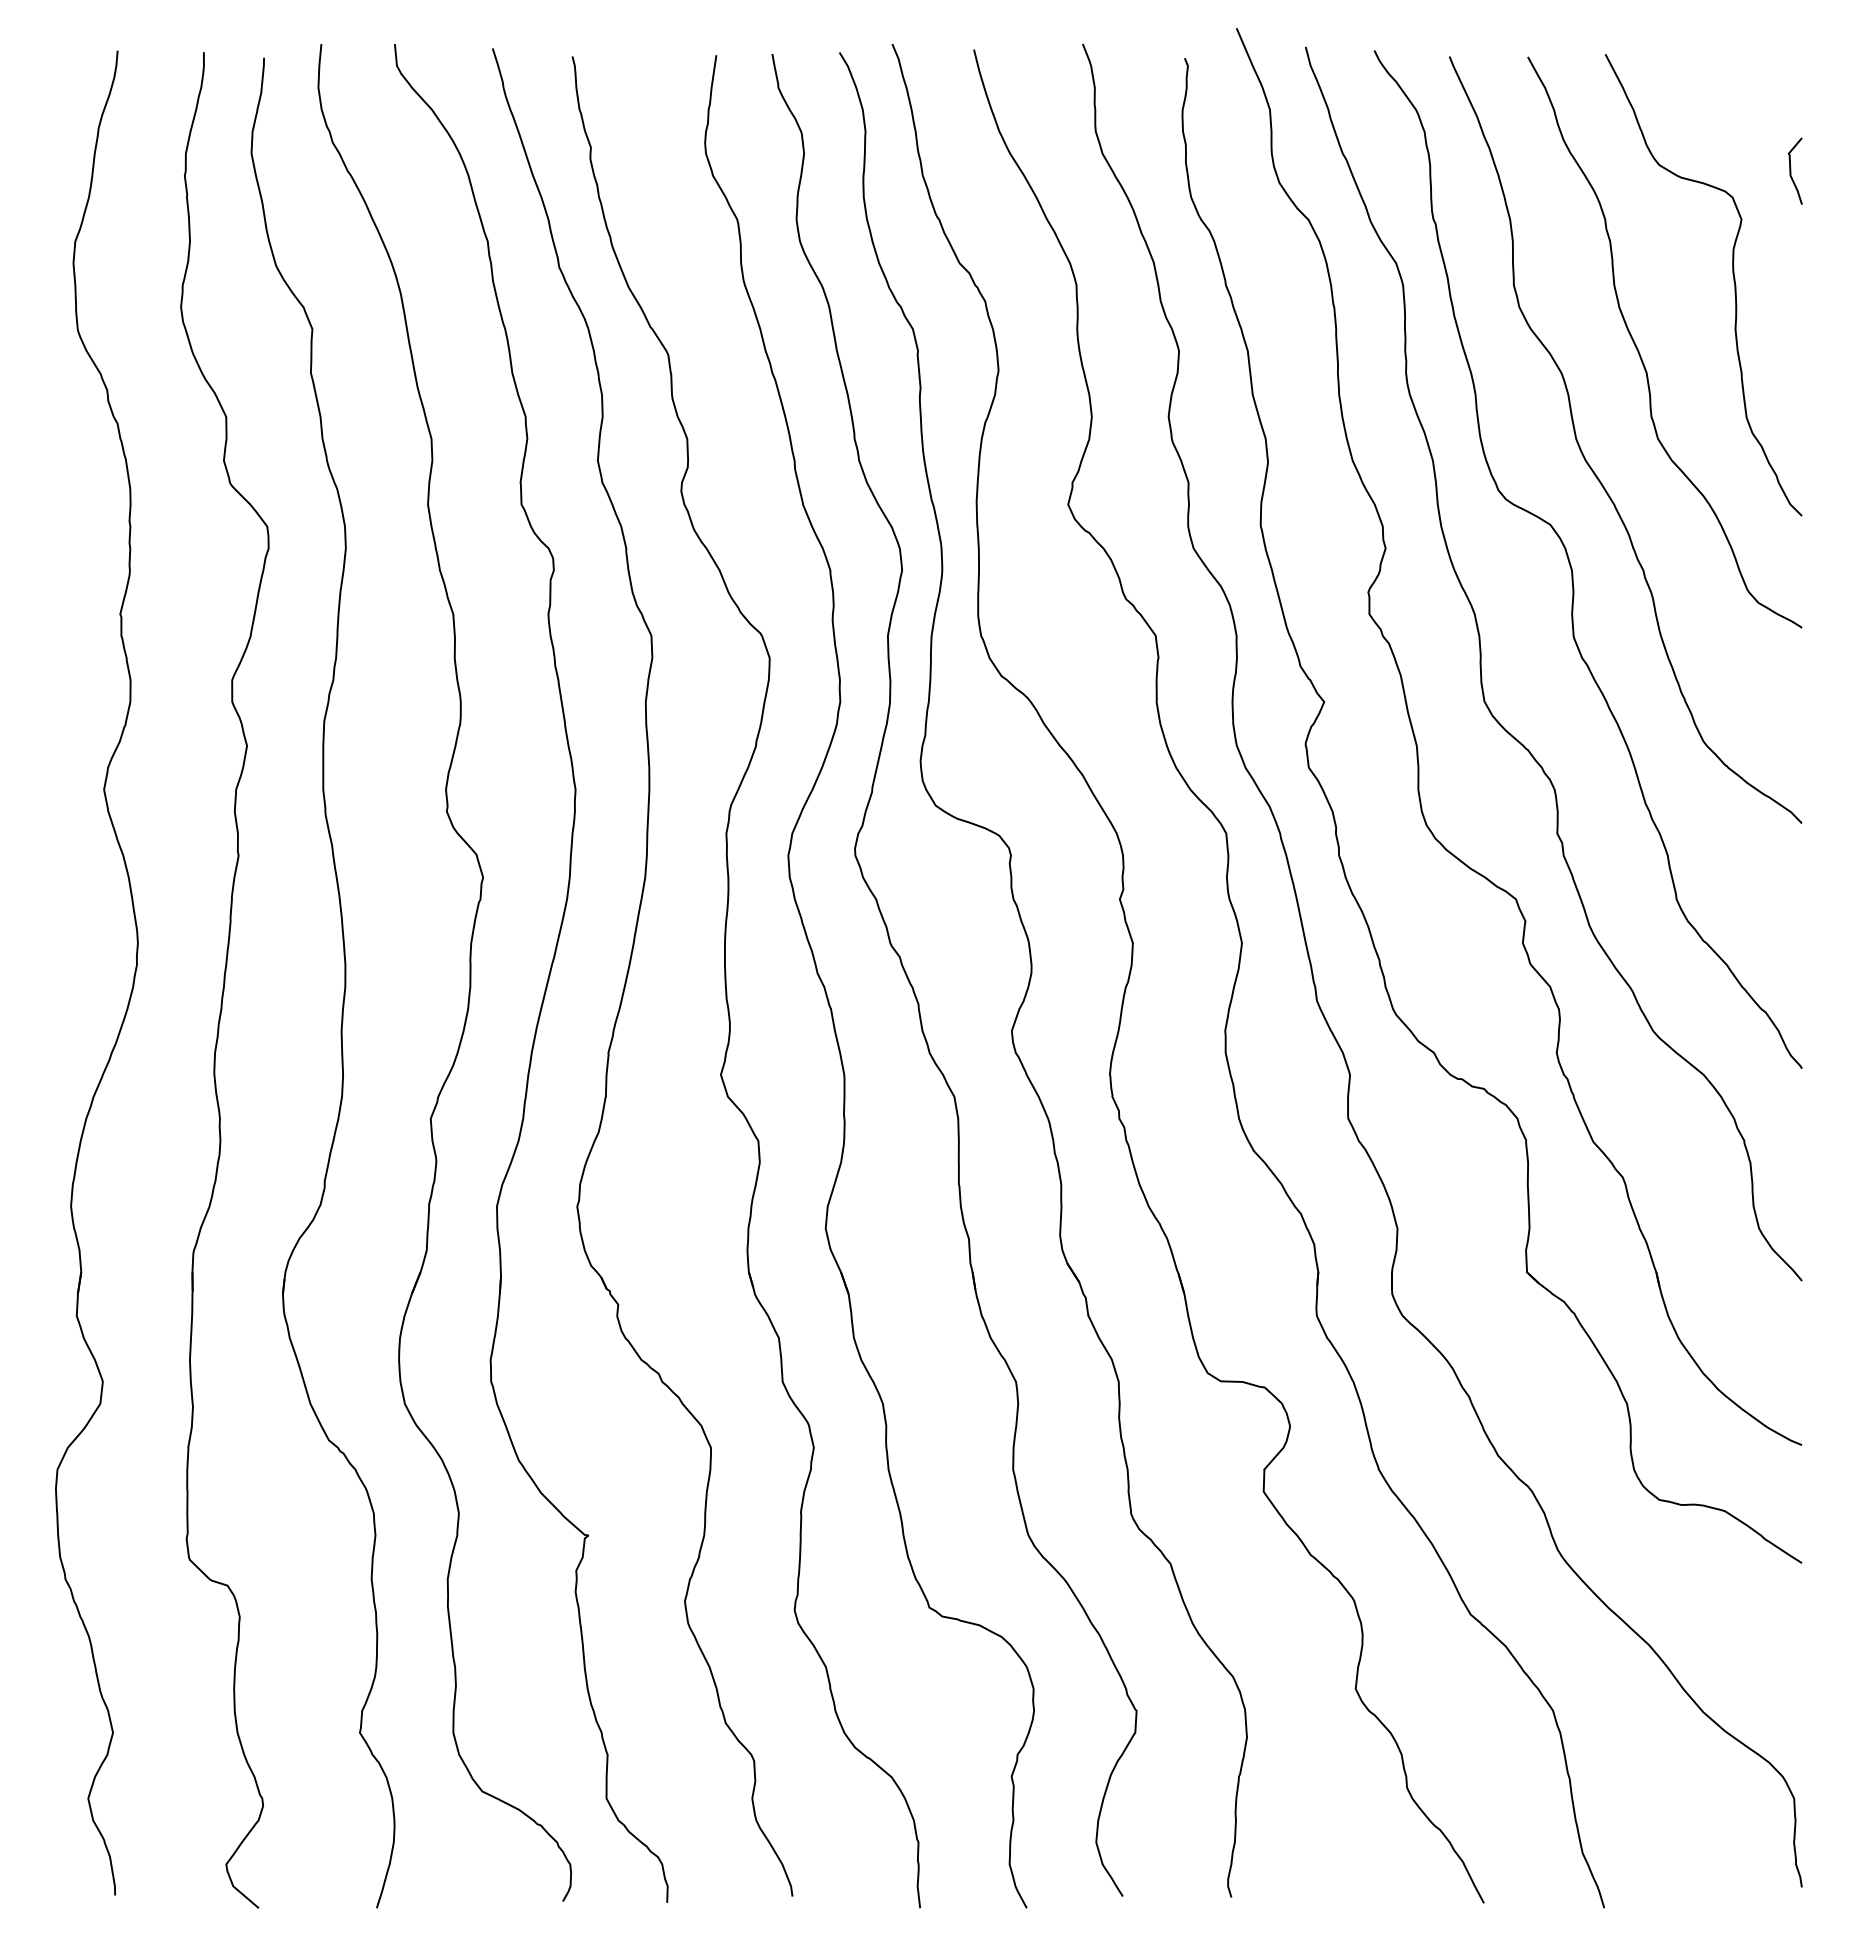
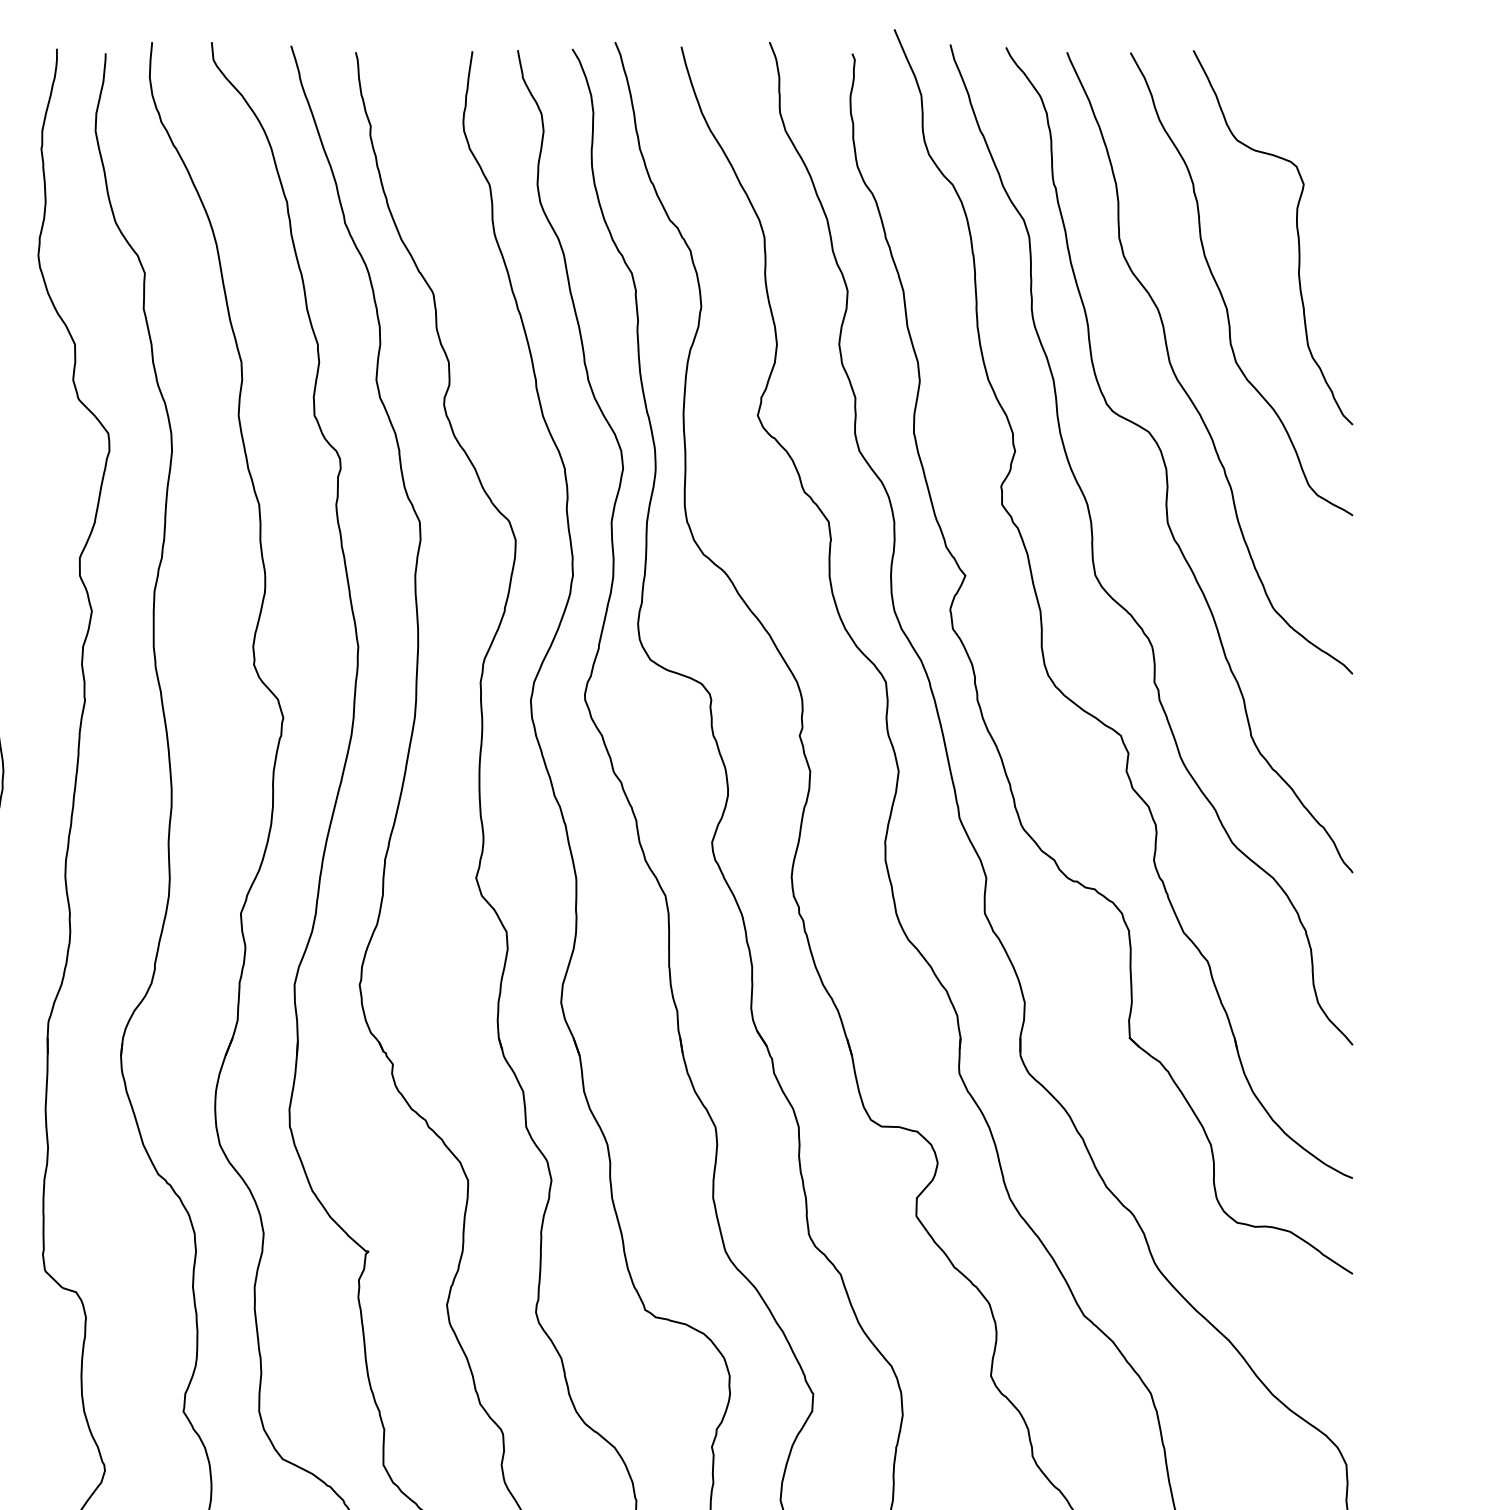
curve: (1791, 170) -> (1344, 144), removed

